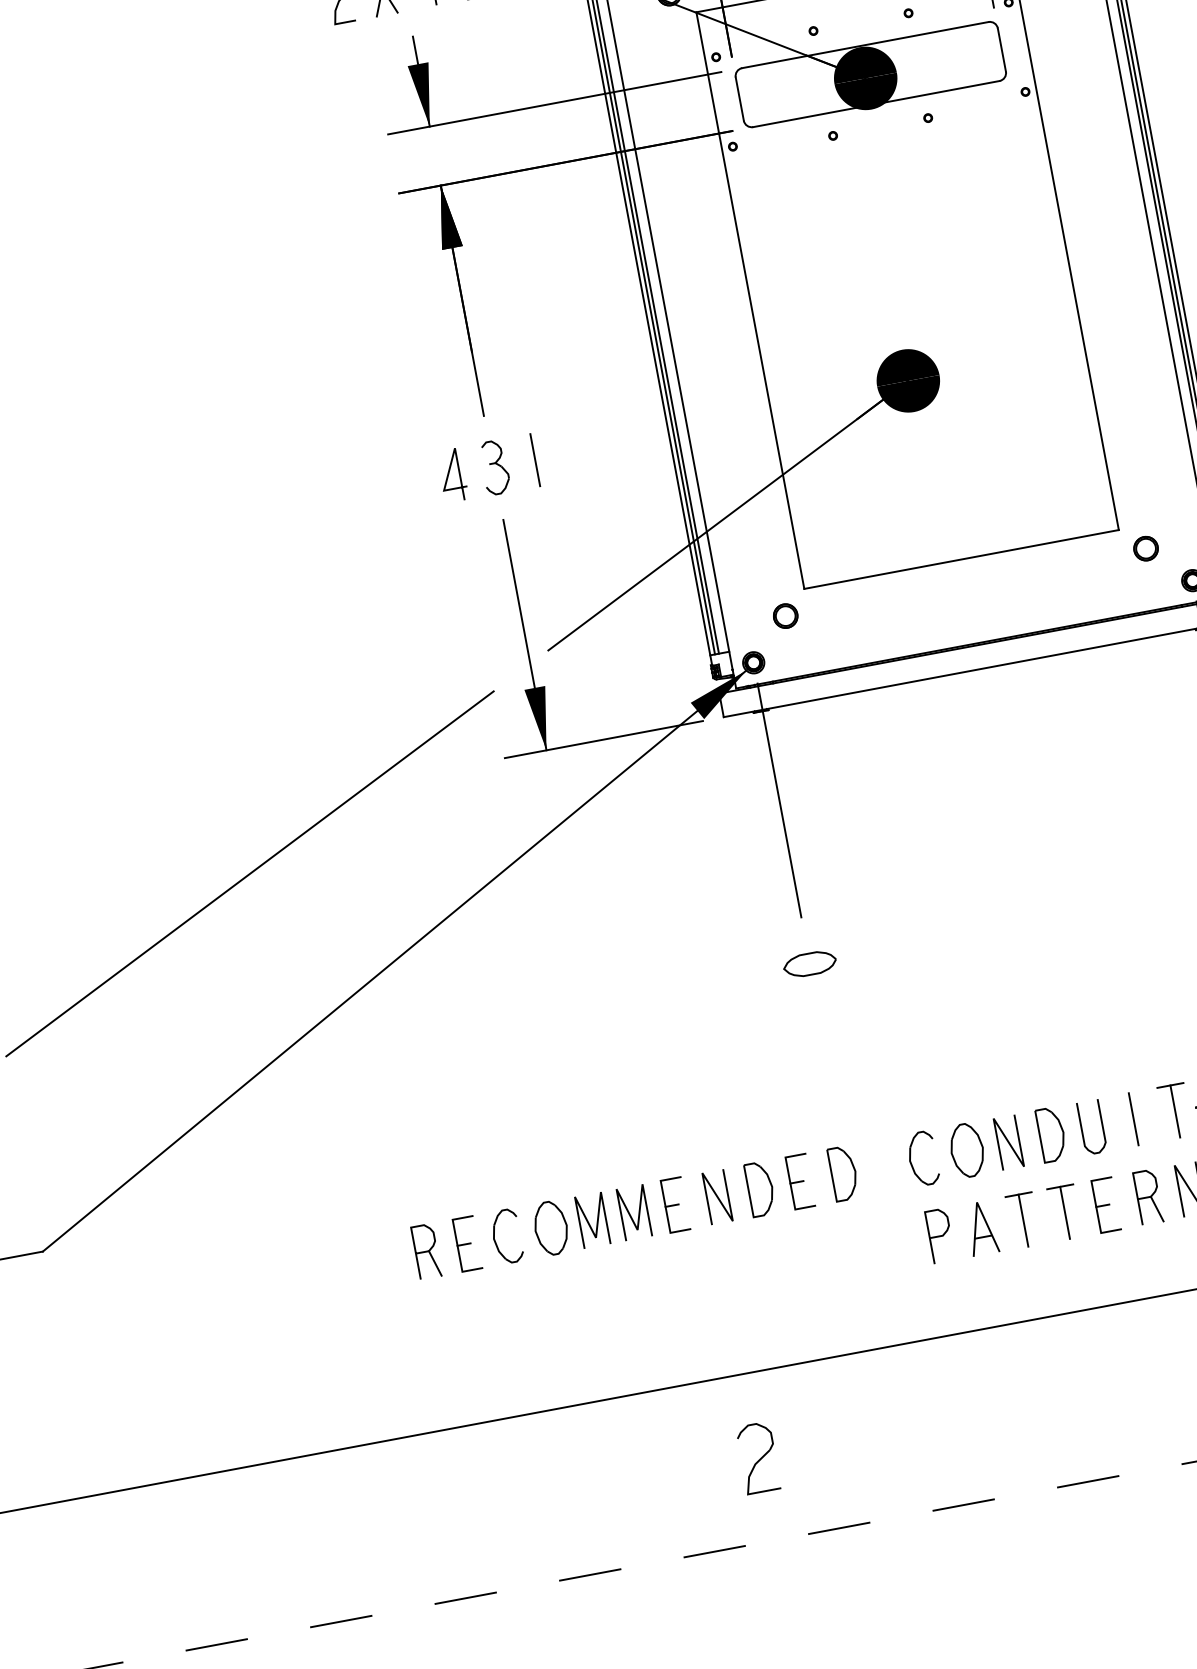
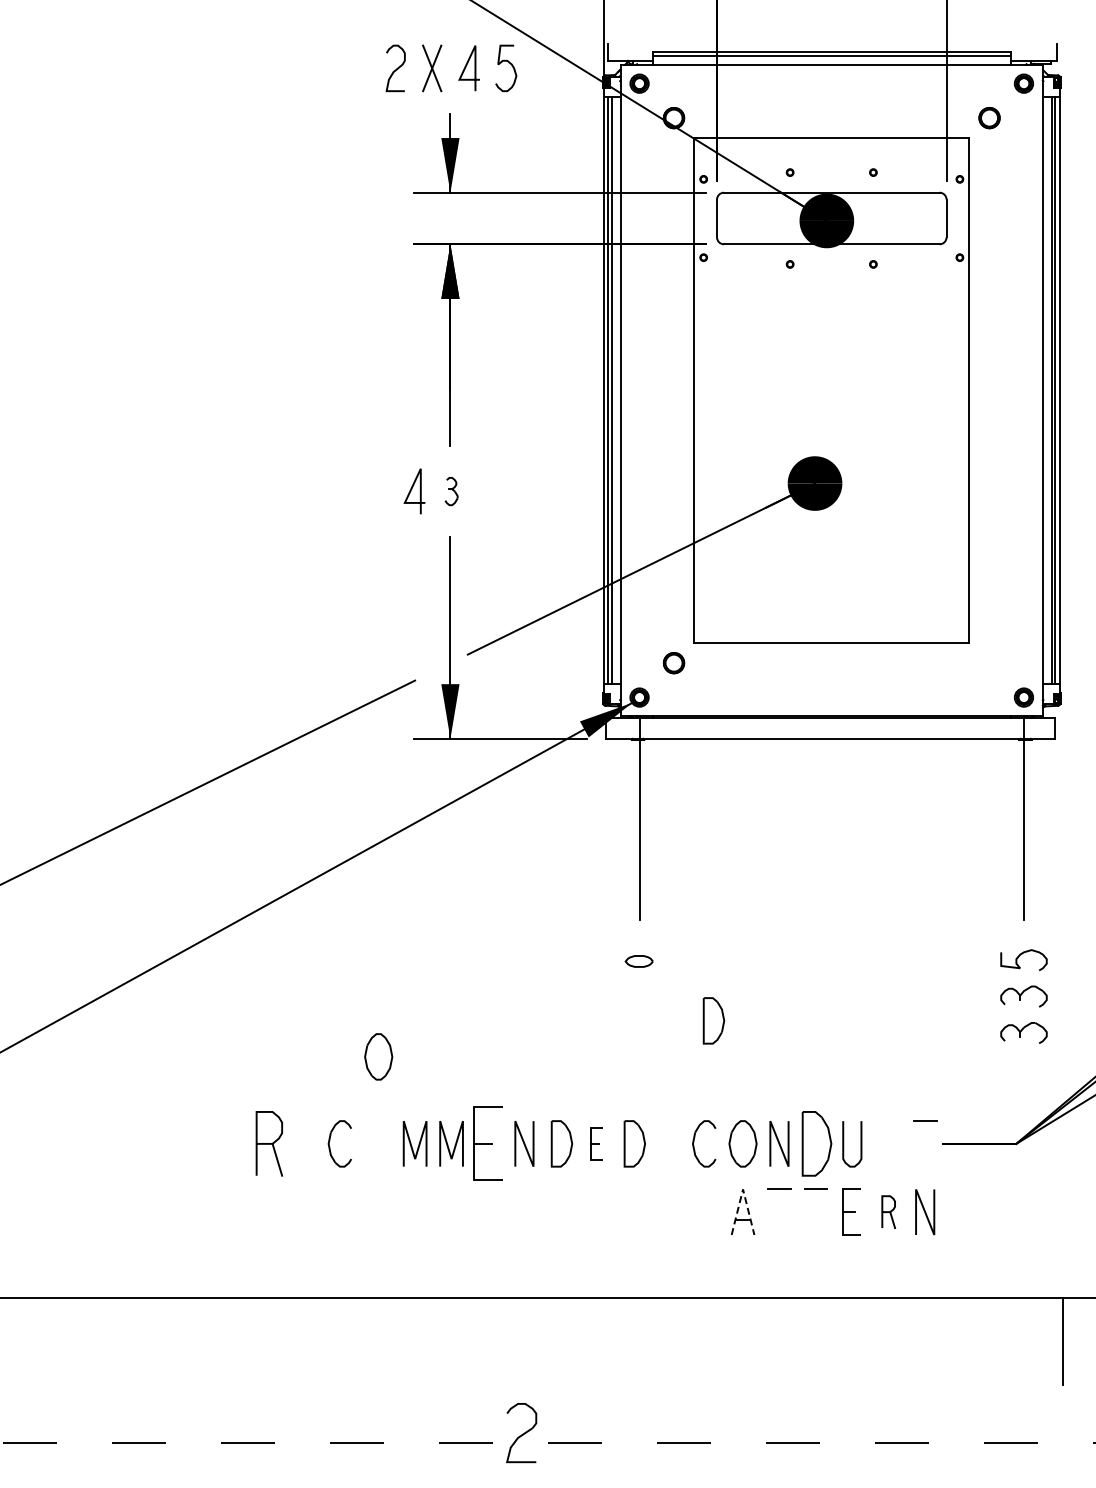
line: (534, 460) -> (486, 491), removed
part: (494, 467) -> (451, 491), size x0.6
part: (1146, 549) -> (989, 663), removed
part: (808, 964) -> (638, 961), size x0.6
part: (907, 1015) -> (713, 1020), added
line: (1175, 1110) -> (925, 1143), removed
line: (1133, 1118) -> (888, 1143), removed
part: (1051, 1134) -> (816, 1143), size x1.4
part: (799, 1181) -> (596, 1143), size x0.7
part: (1147, 1196) -> (888, 1211), size x0.7
line: (977, 1202) -> (743, 1189), solid -> dashed
part: (675, 1204) -> (487, 1143), size x1.6
line: (1064, 1213) -> (815, 1212), removed
line: (1023, 1220) -> (779, 1212), removed
part: (550, 1227) -> (378, 1056), moved
curve: (939, 1235) -> (706, 1211), removed
part: (467, 1243) -> (305, 1143), removed
part: (426, 1251) -> (269, 1143), size x1.4
part: (758, 1458) -> (521, 1433), moved

